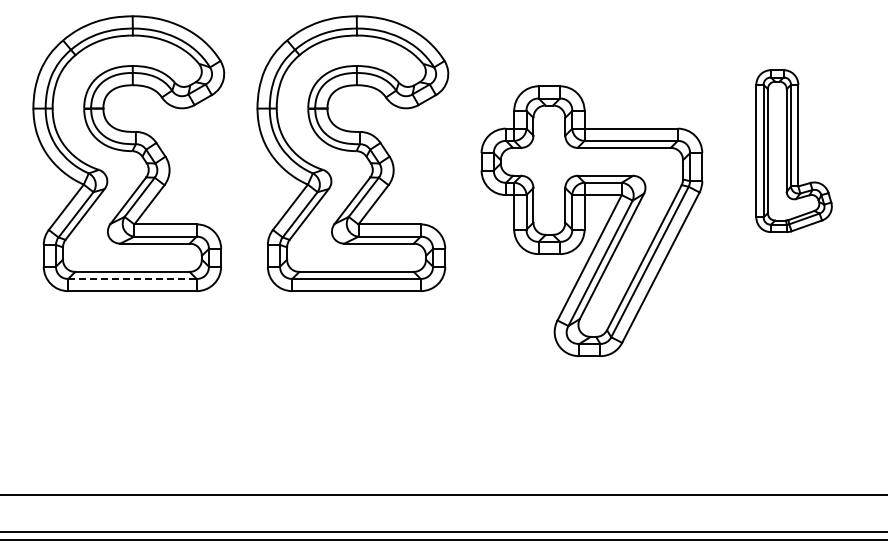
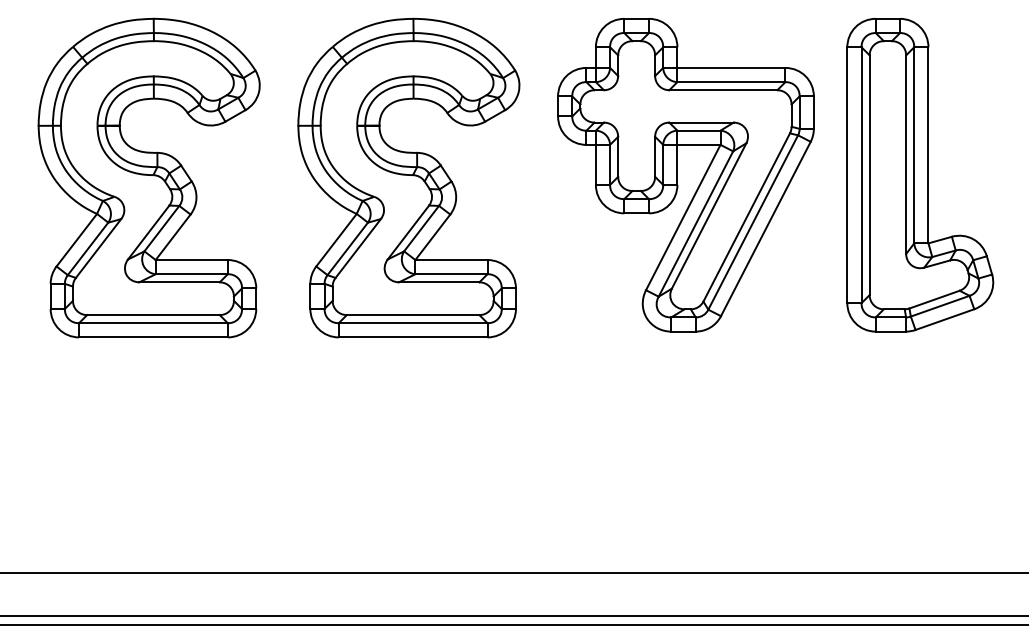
part: (793, 150) -> (919, 174), size x1.67
part: (591, 221) -> (685, 175), moved
line: (132, 278) -> (153, 322), dashed -> solid

